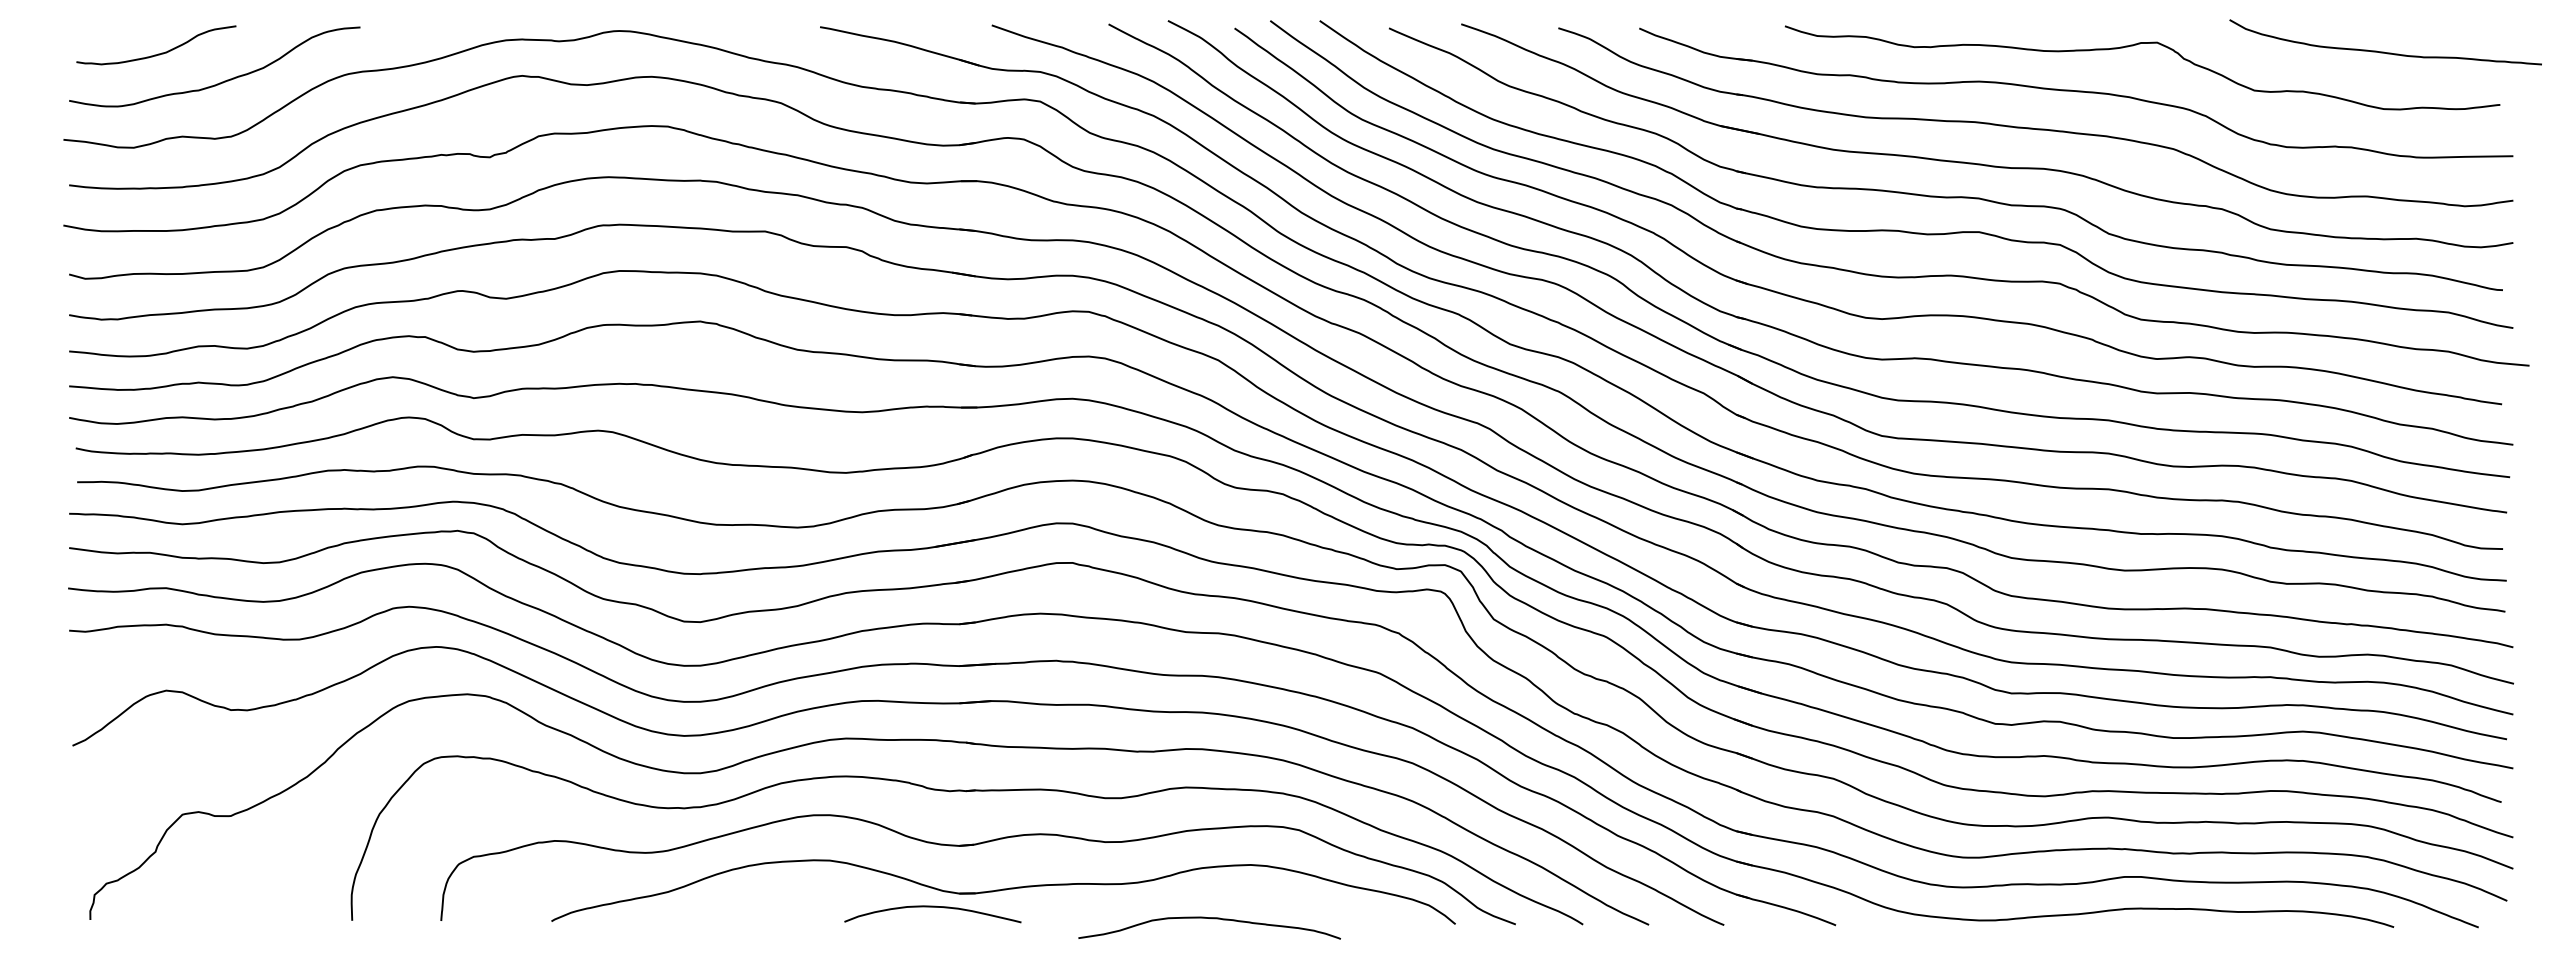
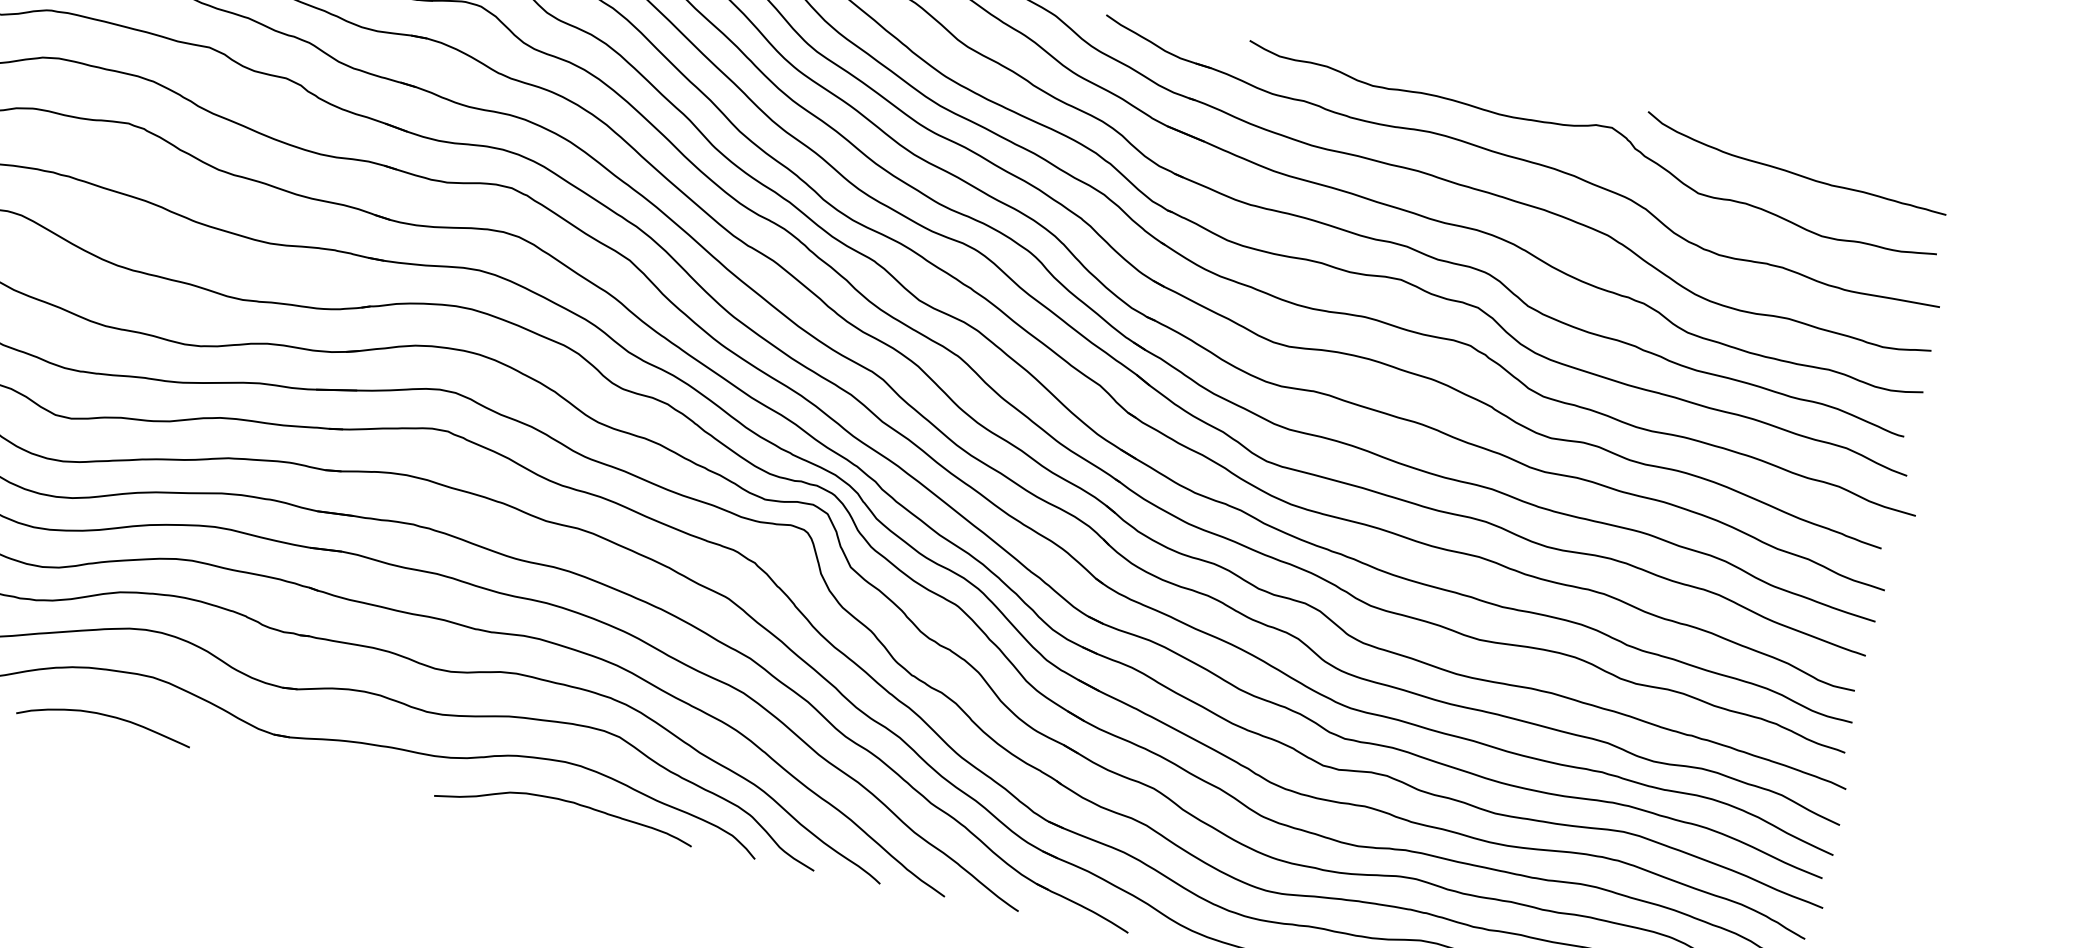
curve: (2384, 51) -> (1794, 172), moved
curve: (932, 907) -> (105, 715), moved
curve: (1212, 919) -> (569, 803), moved

